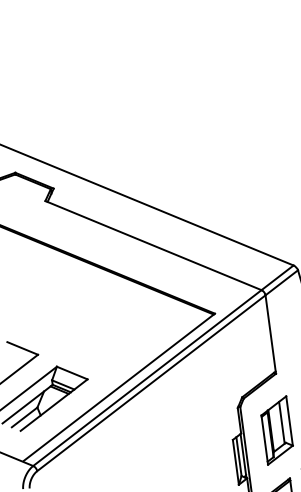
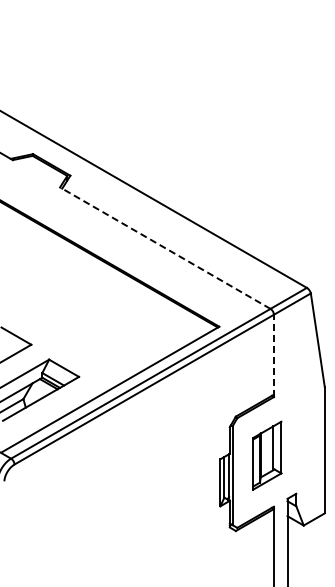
line: (153, 245) -> (165, 248), solid -> dashed
line: (270, 334) -> (273, 355), solid -> dashed

